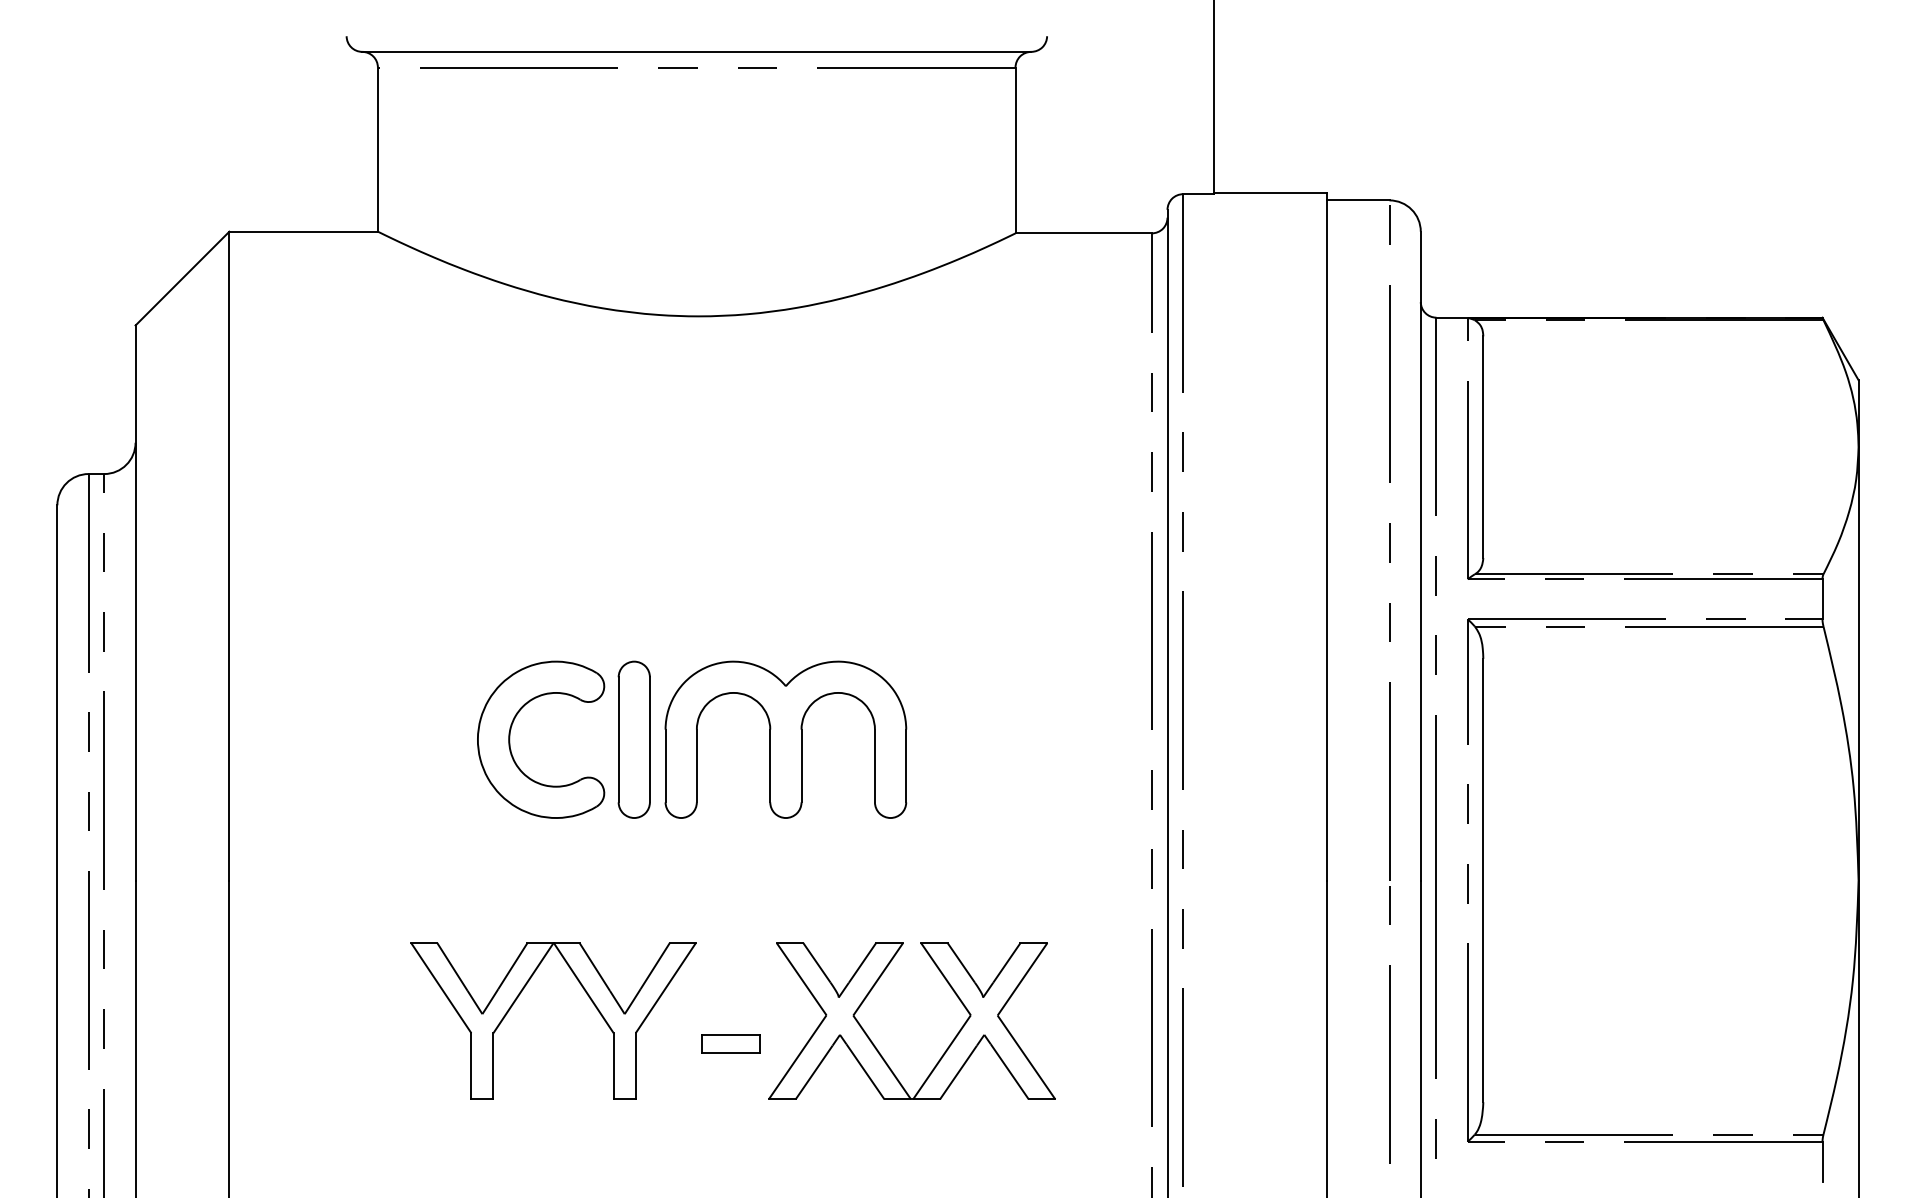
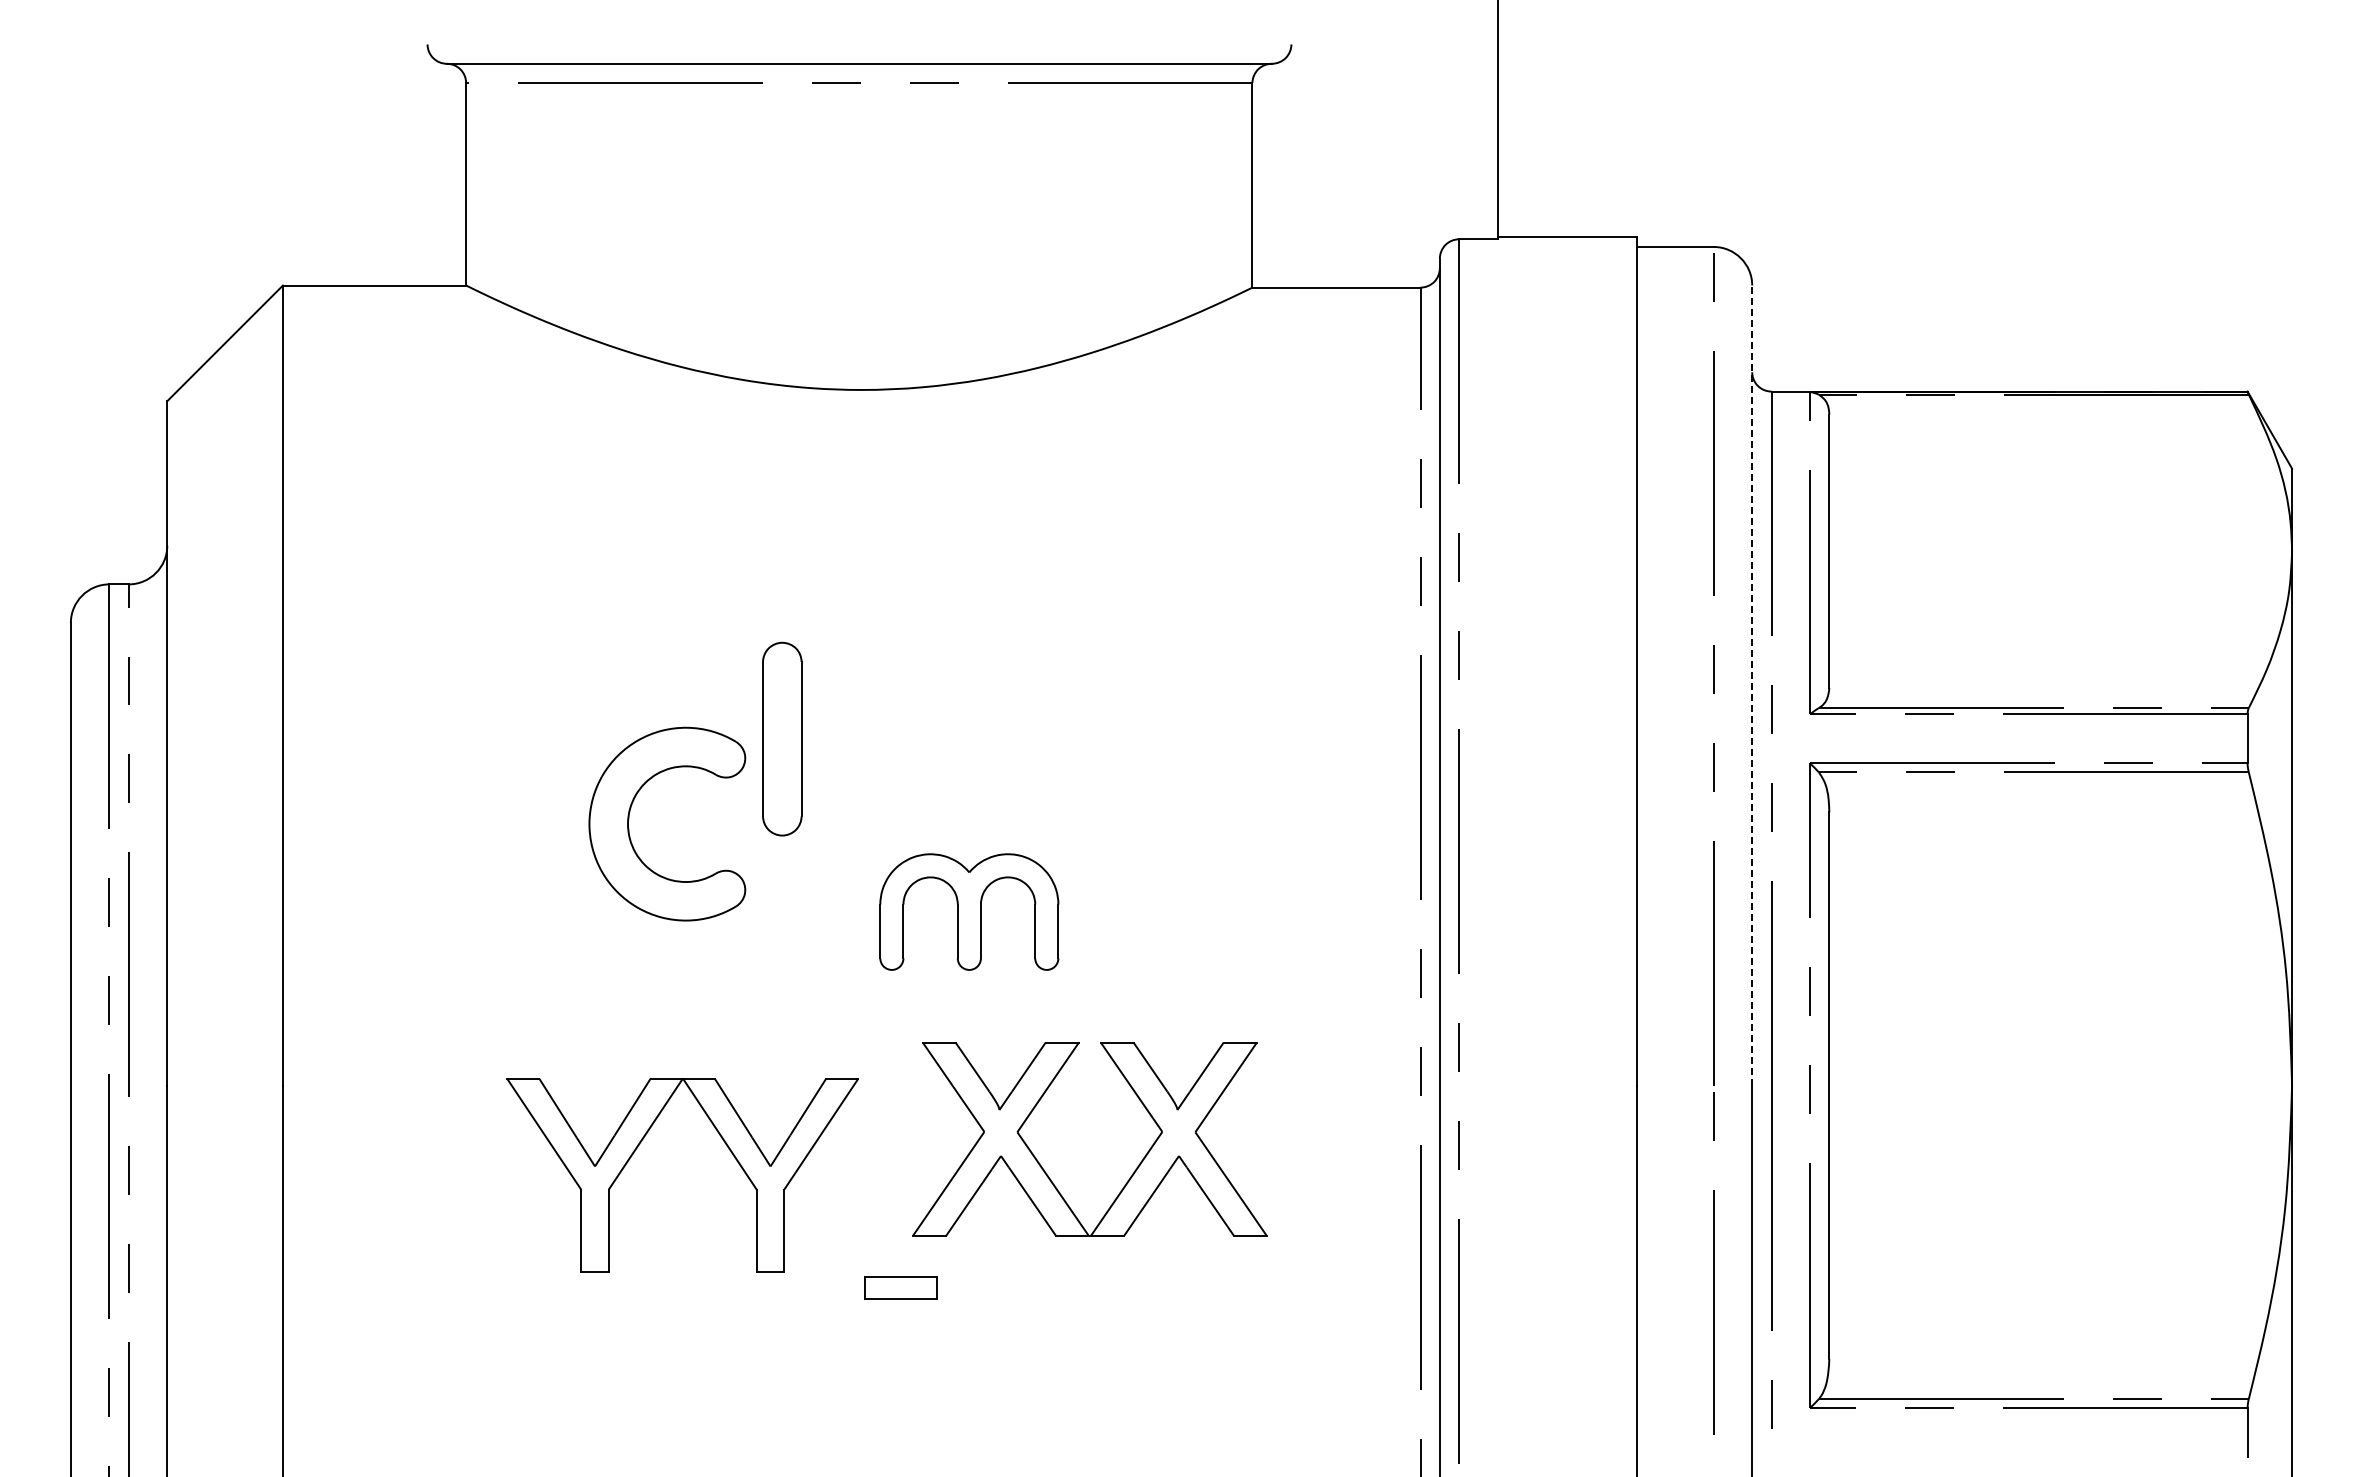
line: (1421, 556) -> (1752, 685), solid -> dashed
part: (510, 736) -> (629, 819), moved
part: (634, 739) -> (782, 738), moved
part: (786, 739) -> (969, 911), size x0.6
part: (517, 998) -> (638, 1147), moved
part: (875, 1045) -> (1044, 1169), moved

